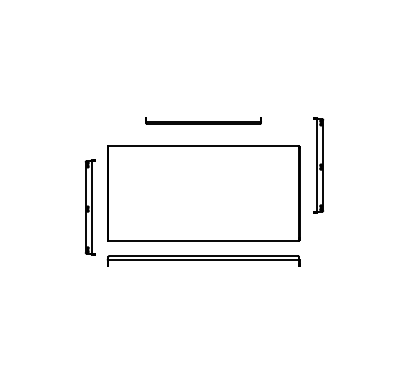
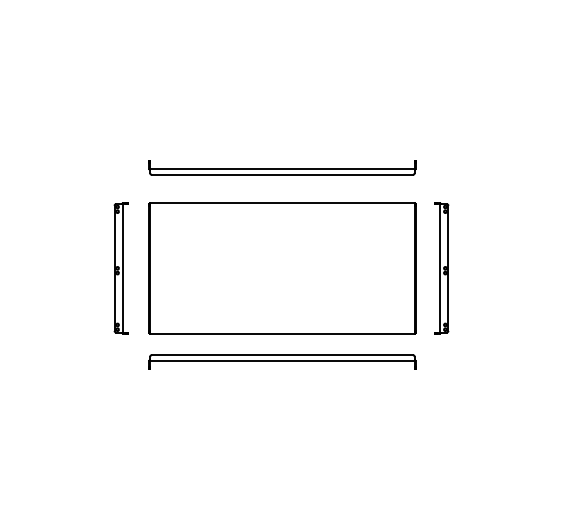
part: (203, 120) -> (282, 167), size x1.67
part: (318, 165) -> (441, 268), moved
part: (89, 207) -> (119, 268), moved

